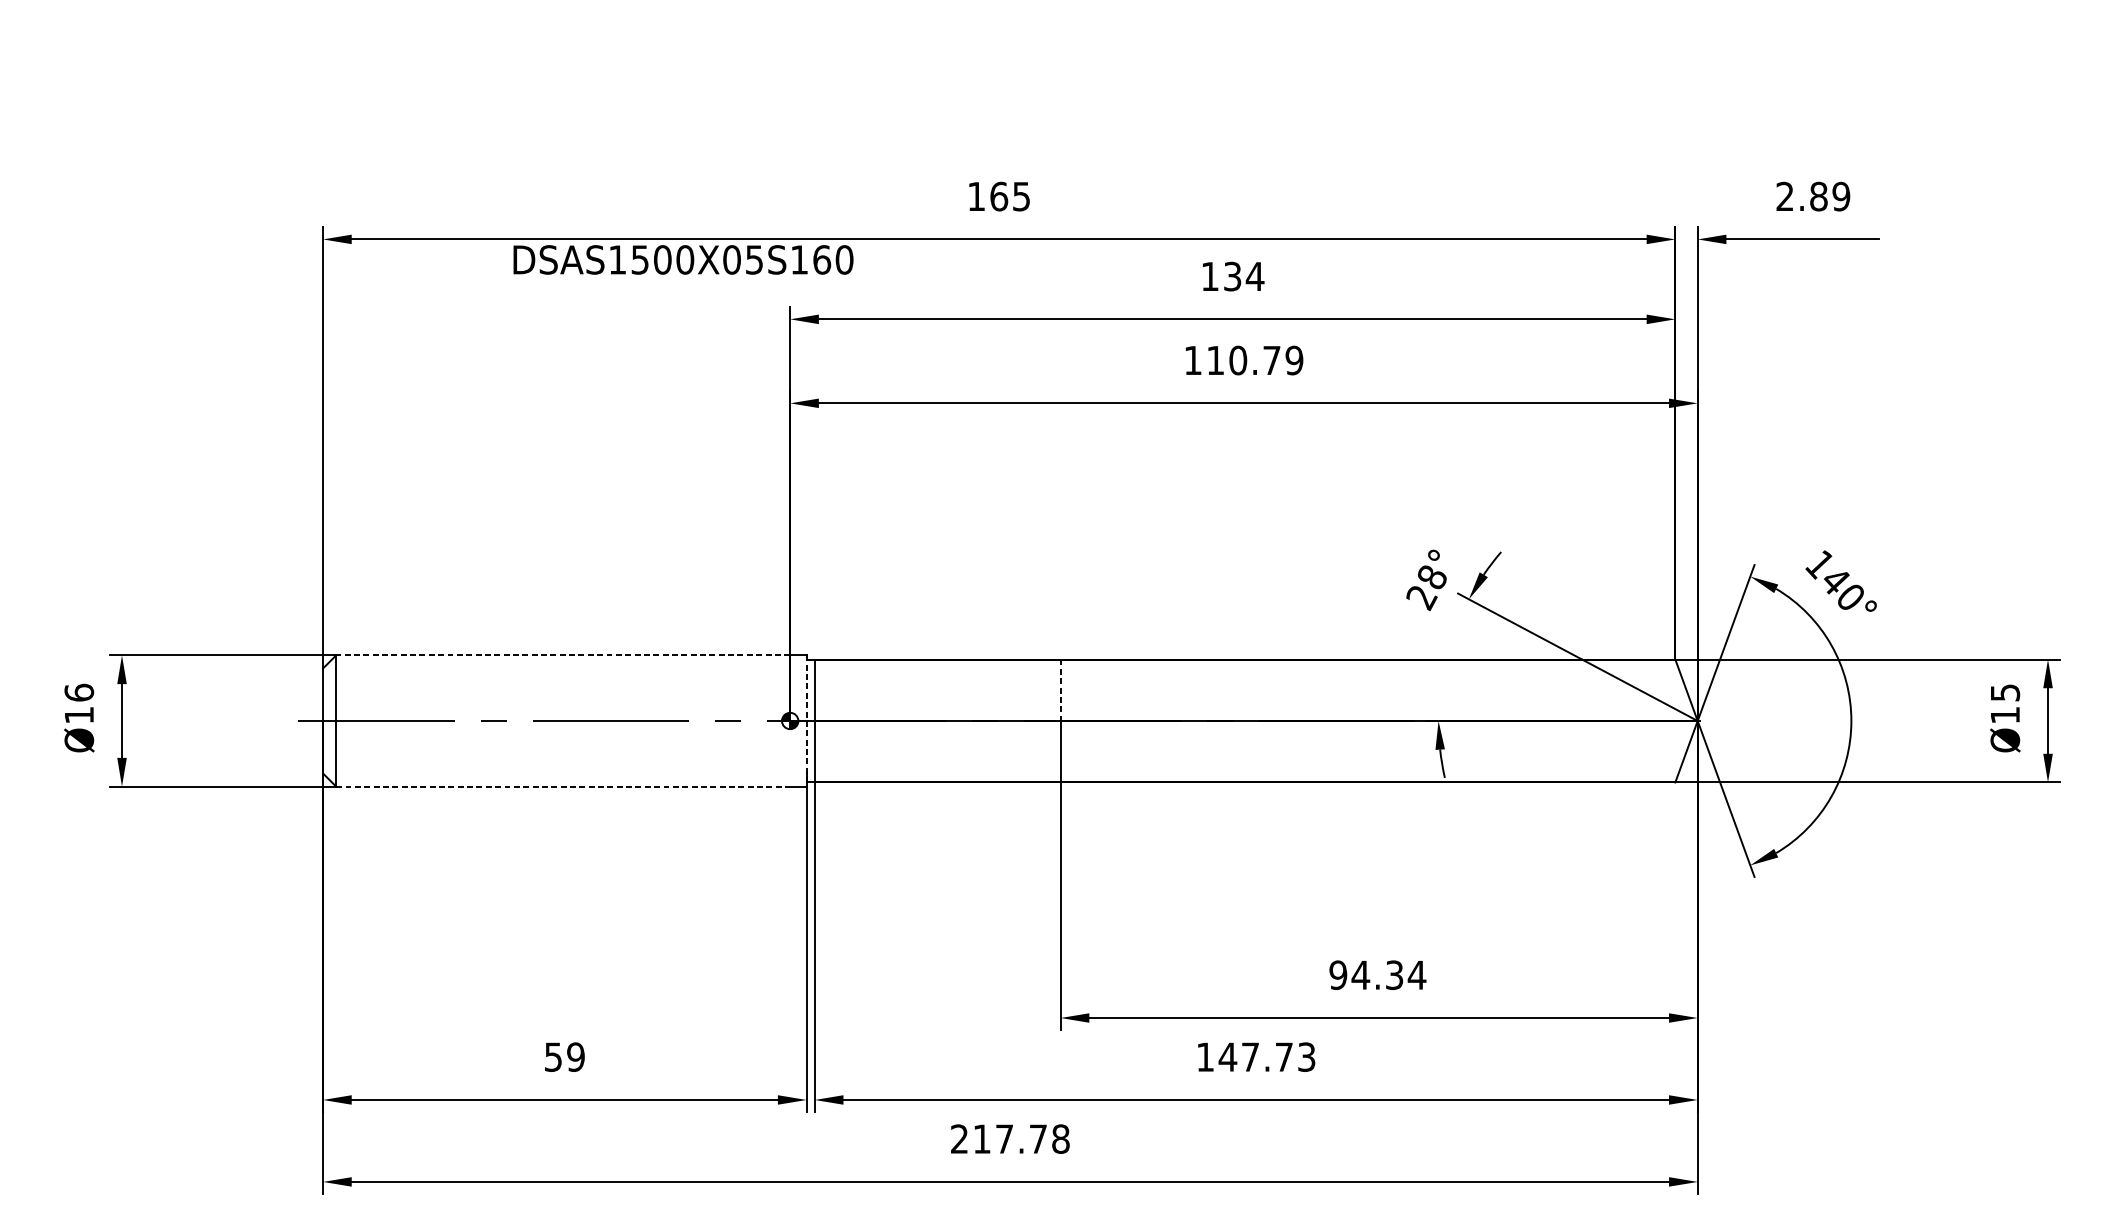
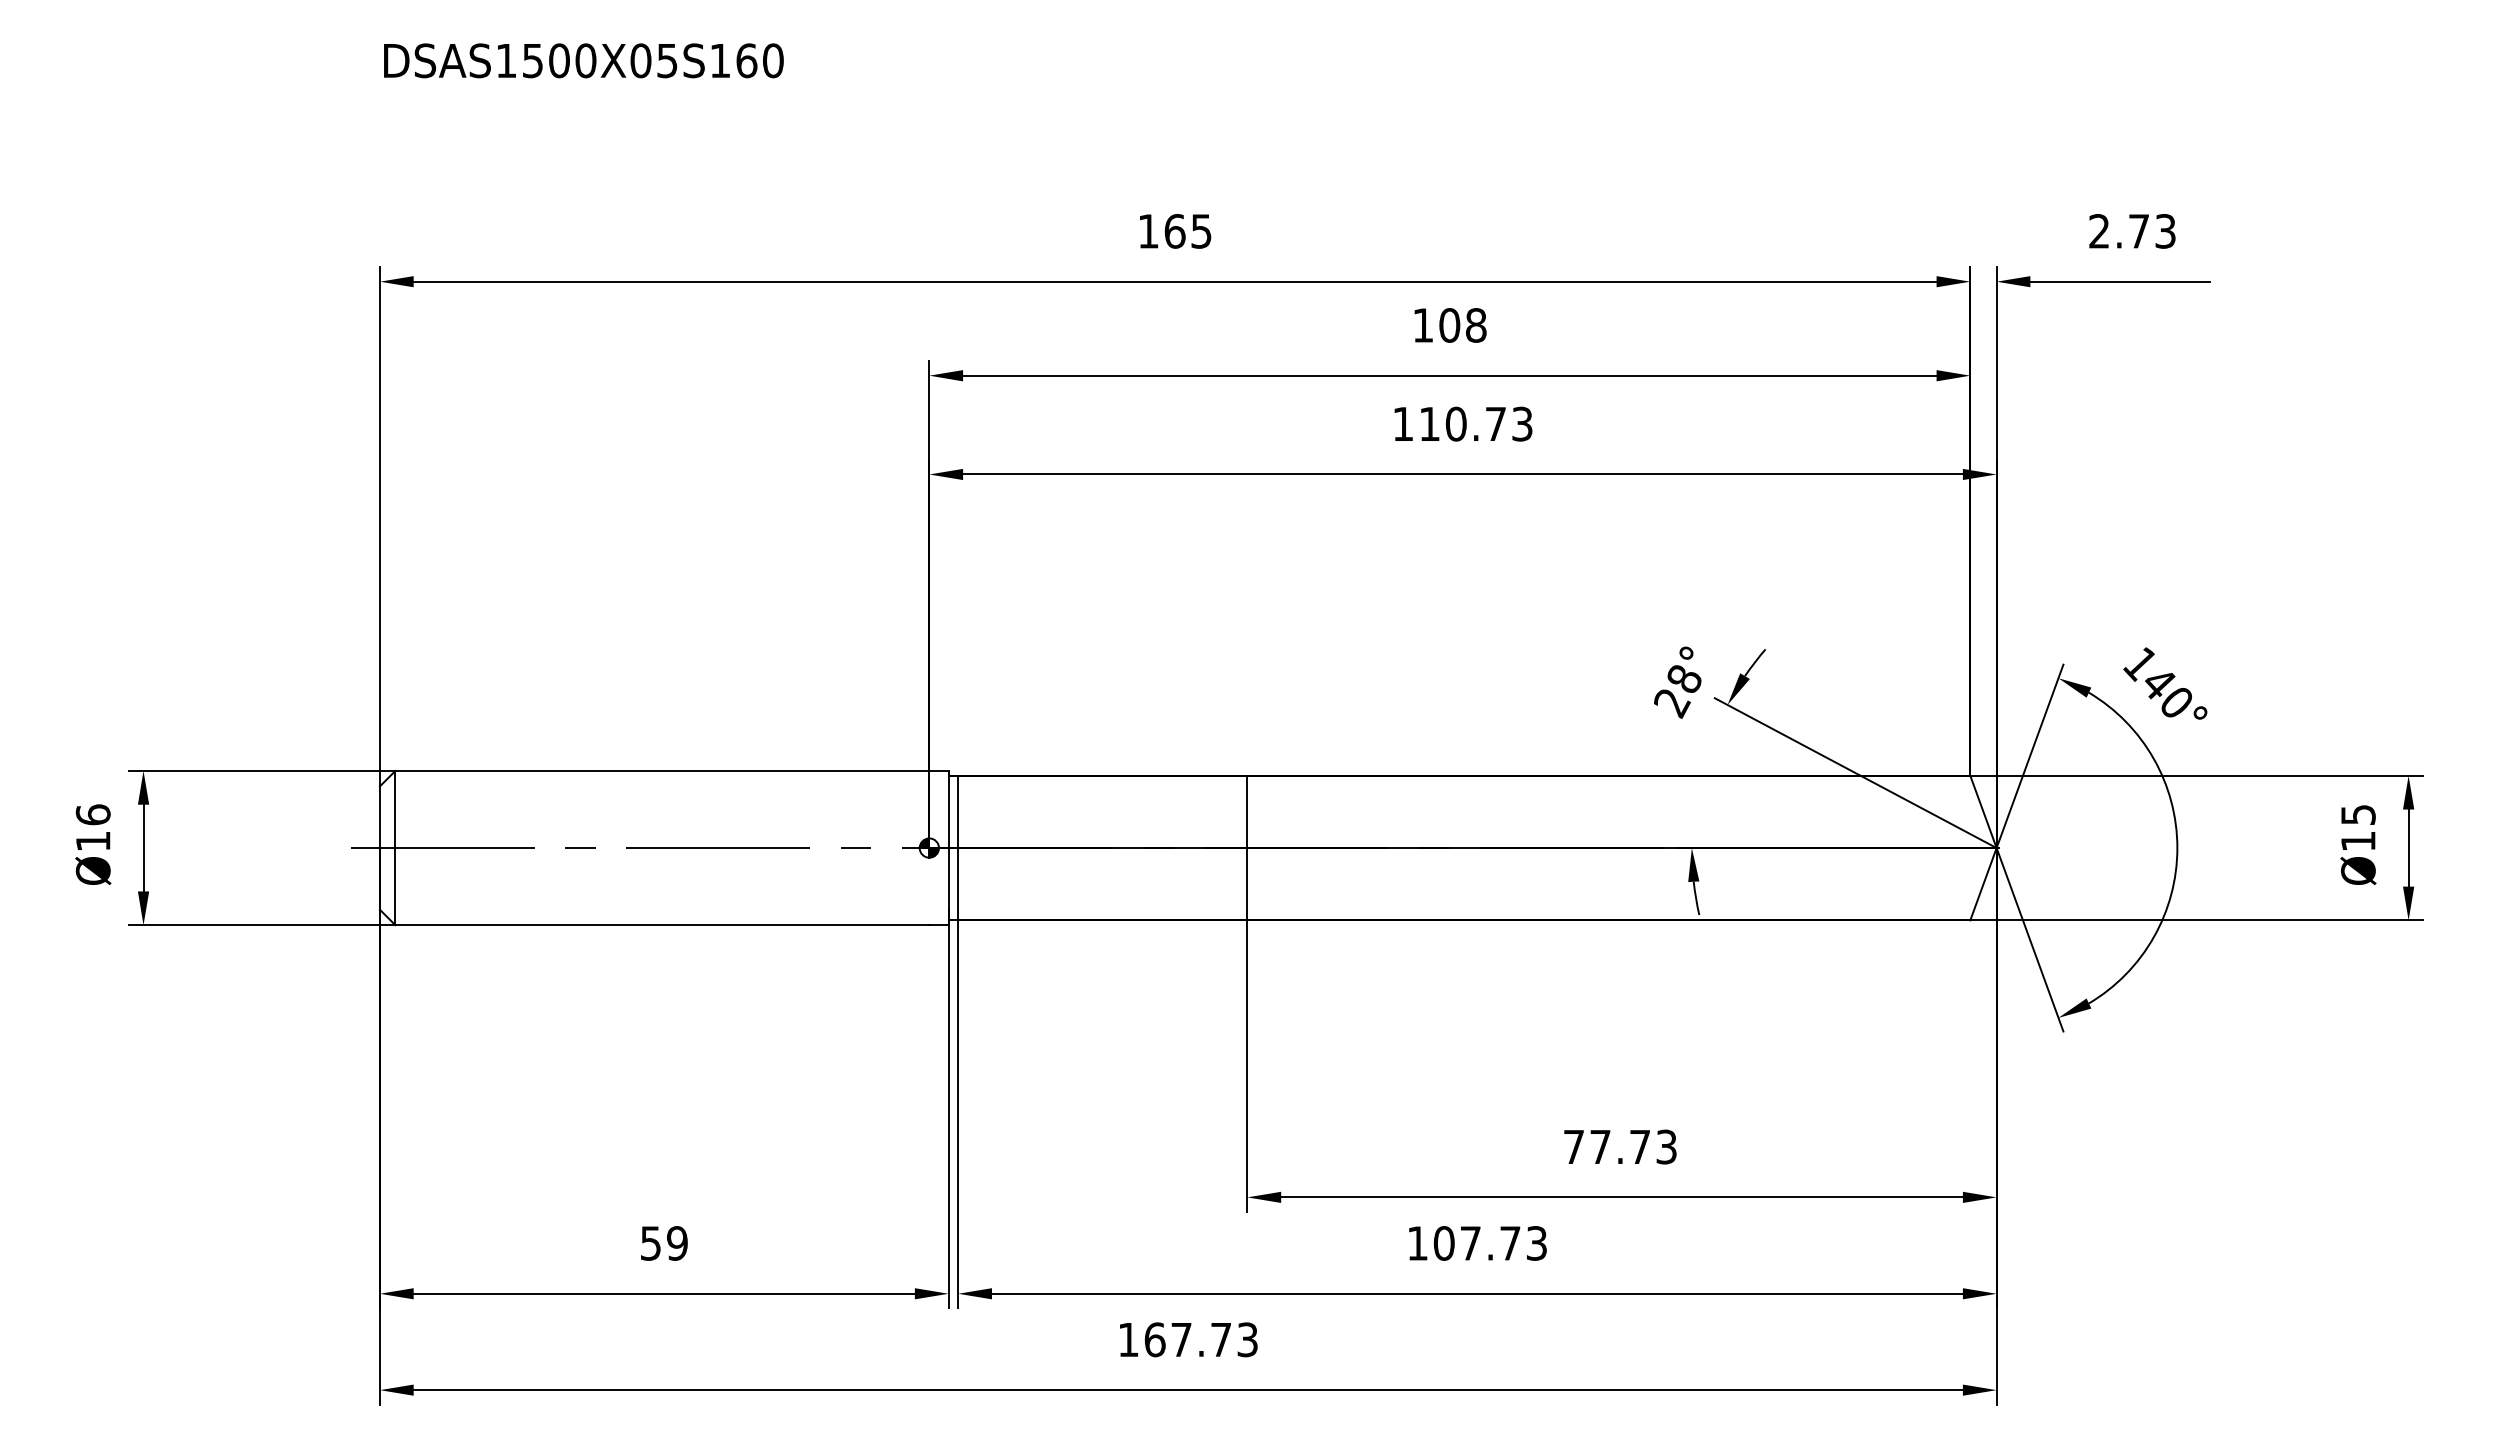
text: (1829, 196) -> (2151, 231), 2.89 -> 2.73
text: (683, 259) -> (583, 60), moved
text: (1244, 276) -> (1463, 325), 134 -> 108
text: (1294, 359) -> (1522, 423), 110.79 -> 110.73
line: (563, 655) -> (662, 770), dashed -> solid
line: (1060, 690) -> (1247, 812), dashed -> solid
line: (806, 721) -> (948, 848), dashed -> solid
line: (563, 786) -> (662, 925), dashed -> solid
text: (1377, 974) -> (1620, 1146), 94.34 -> 77.73
text: (1228, 1057) -> (1444, 1243), 147.73 -> 107.73
text: (1010, 1138) -> (1188, 1339), 217.78 -> 167.73

